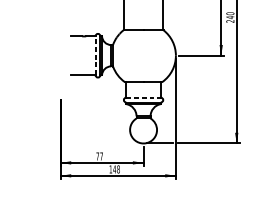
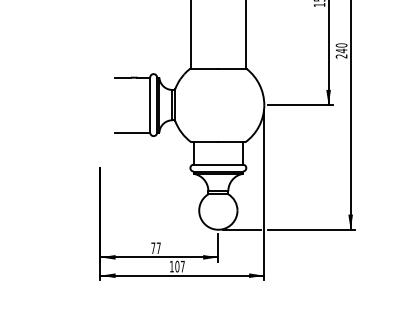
line: (95, 55) -> (150, 105), dashed -> solid
line: (143, 97) -> (218, 164), dashed -> solid
text: (116, 169) -> (179, 266), 148 -> 107

